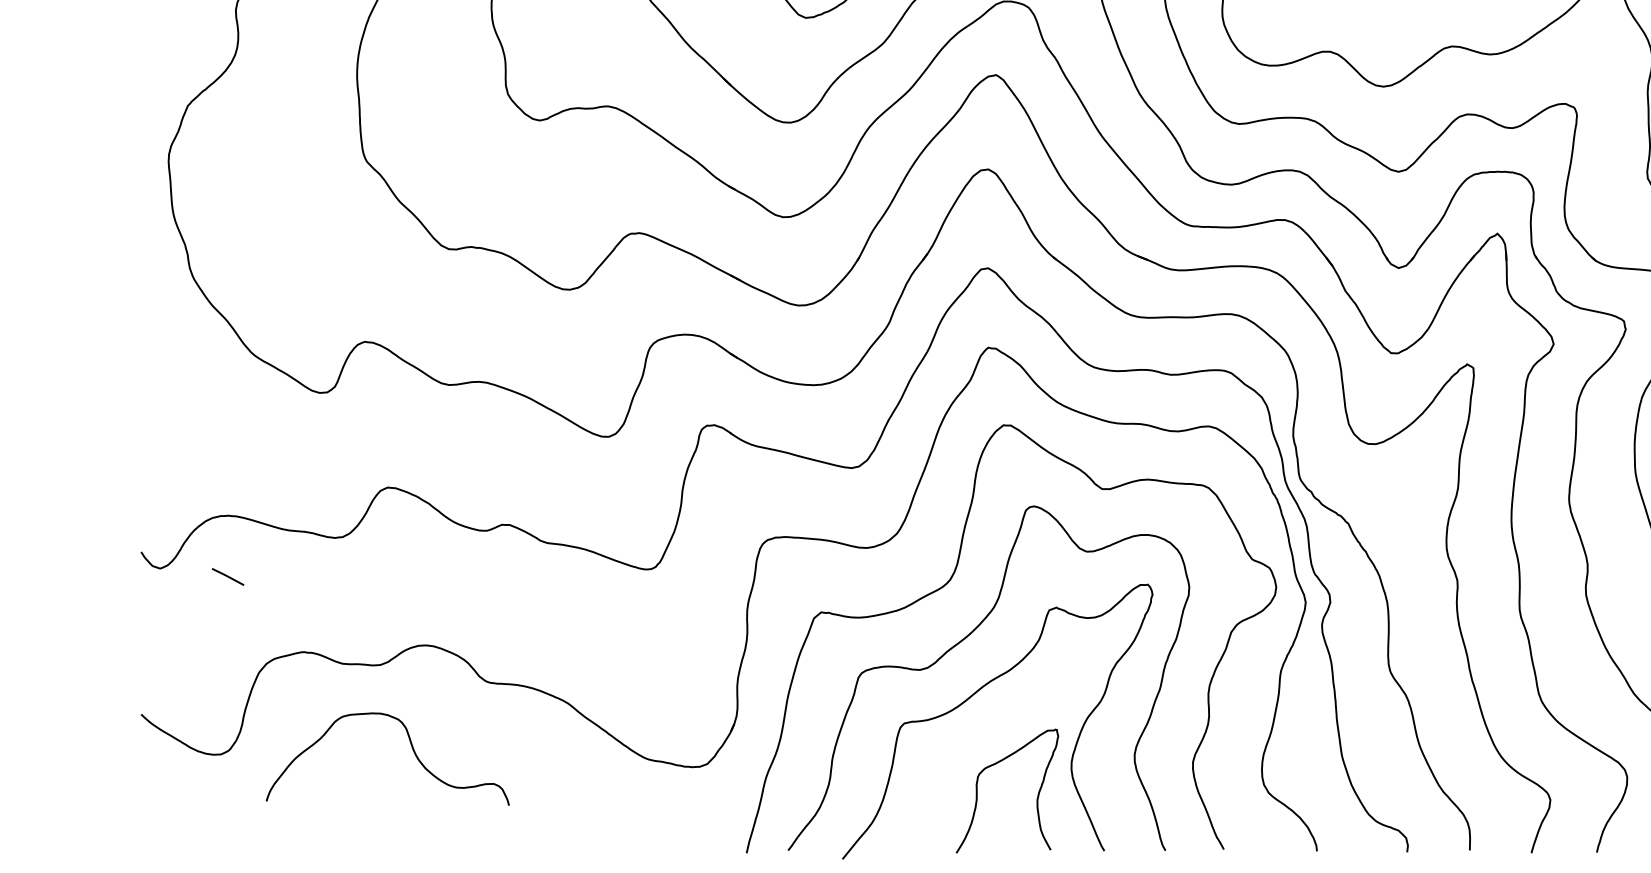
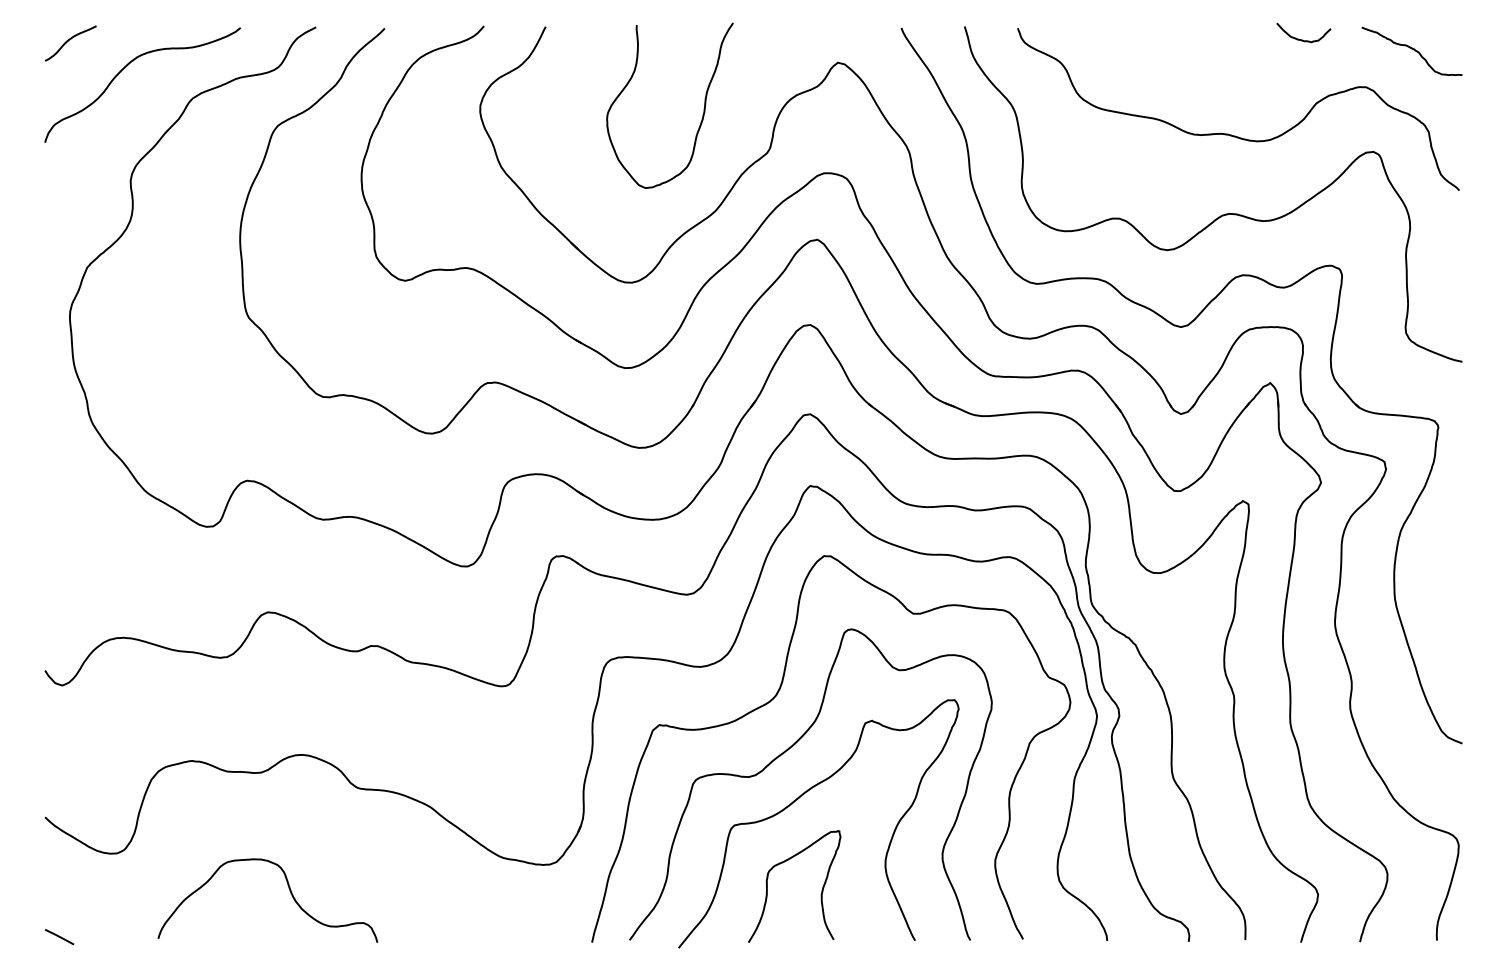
line: (227, 577) -> (59, 937), moved
curve: (411, 748) -> (289, 891), moved
curve: (994, 765) -> (782, 863), moved

